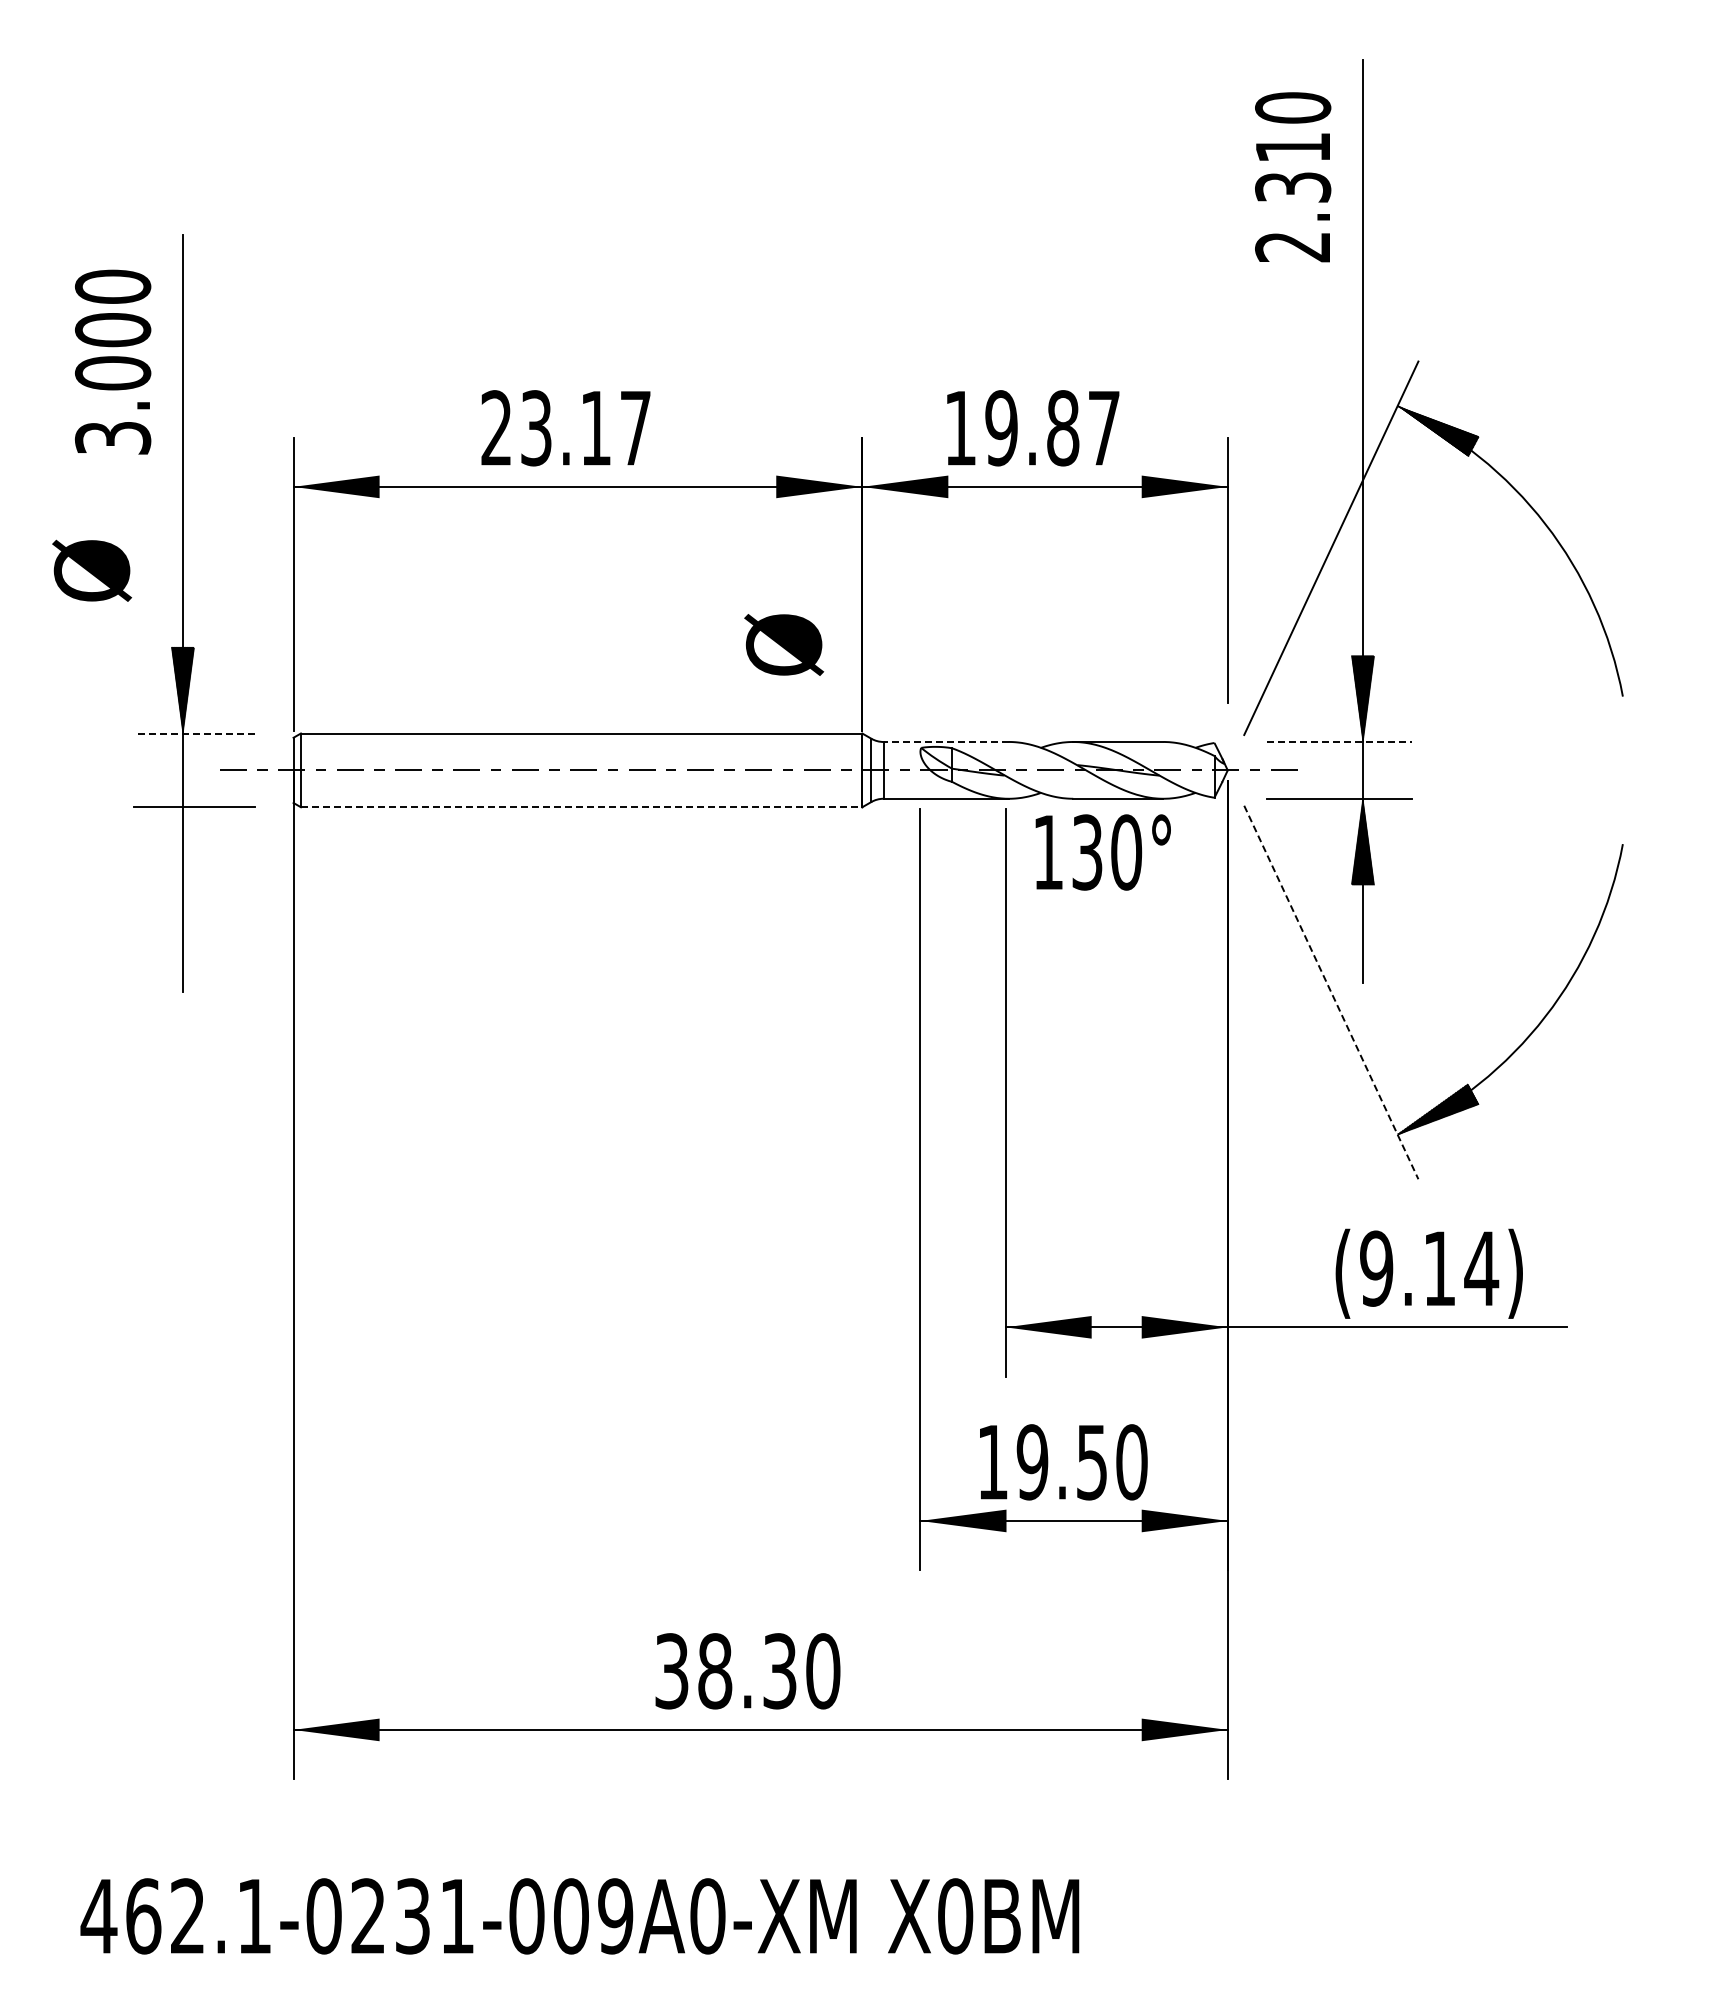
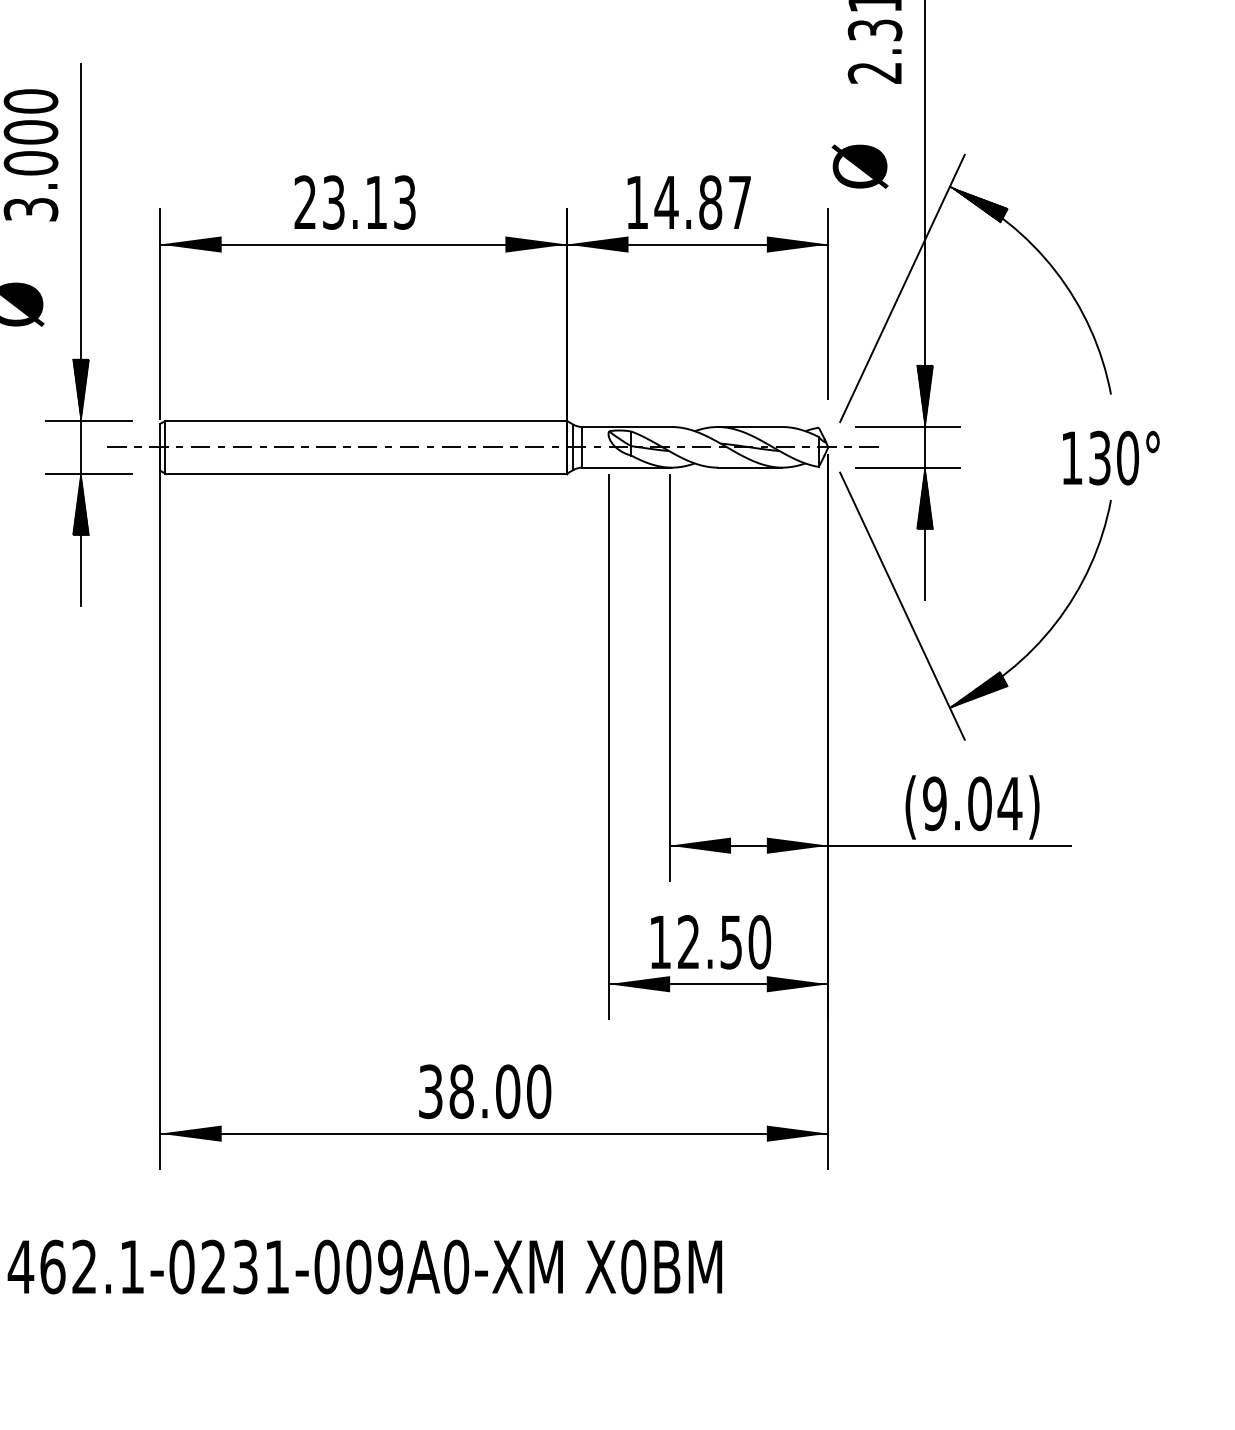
text: (635, 428) -> (404, 202), 23.17 -> 23.13
text: (1001, 428) -> (666, 202), 19.87 -> 14.87
text: (784, 644) -> (860, 166), moved
line: (193, 733) -> (88, 420), dashed -> solid
line: (946, 741) -> (627, 426), dashed -> solid
line: (1339, 741) -> (908, 426), dashed -> solid
line: (581, 807) -> (366, 473), dashed -> solid
hatch: (182, 850) -> (80, 504), added
text: (1102, 852) -> (1110, 458), moved
line: (1331, 992) -> (902, 606), dashed -> solid
text: (1439, 1268) -> (979, 803), (9.14) -> (9.04)
text: (1032, 1462) -> (688, 942), 19.50 -> 12.50
text: (780, 1671) -> (508, 1091), 38.30 -> 38.00

